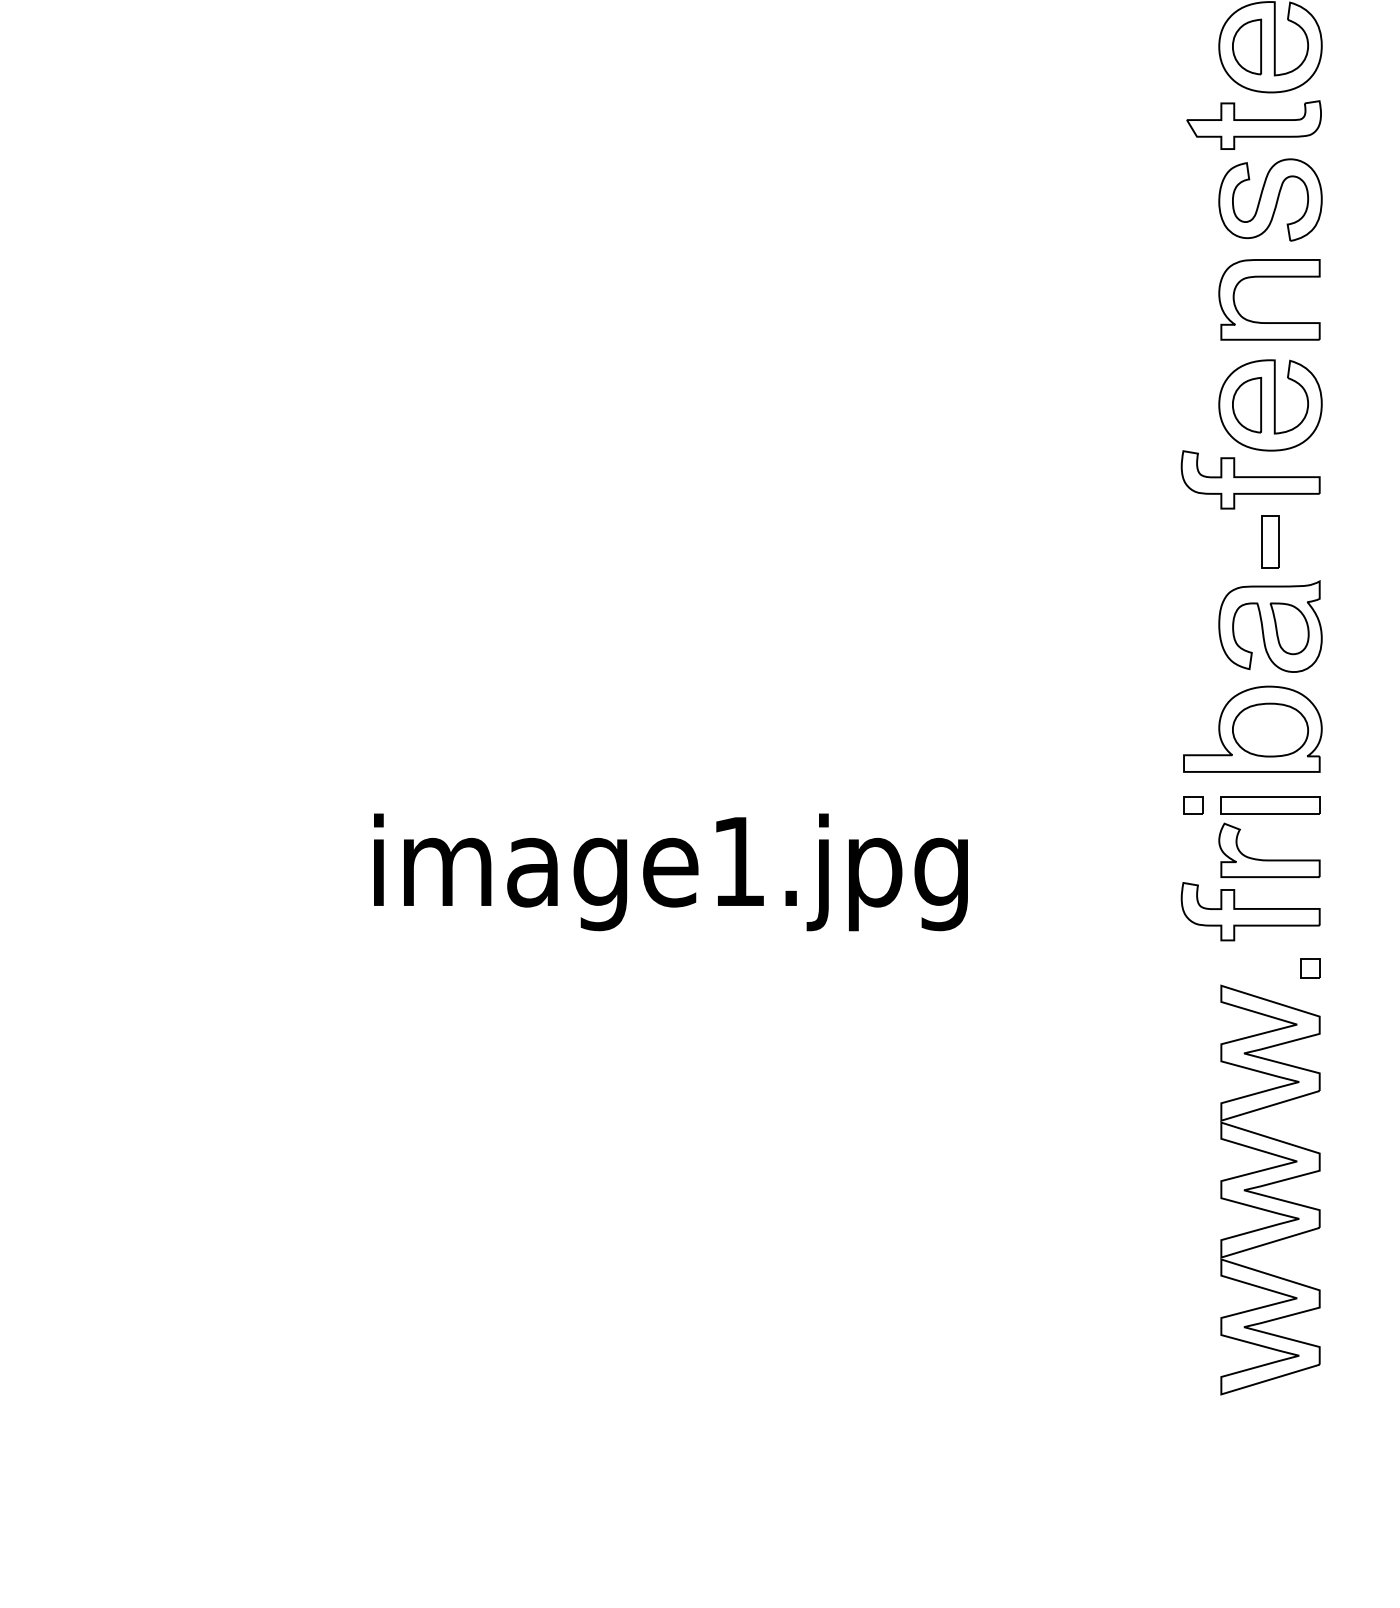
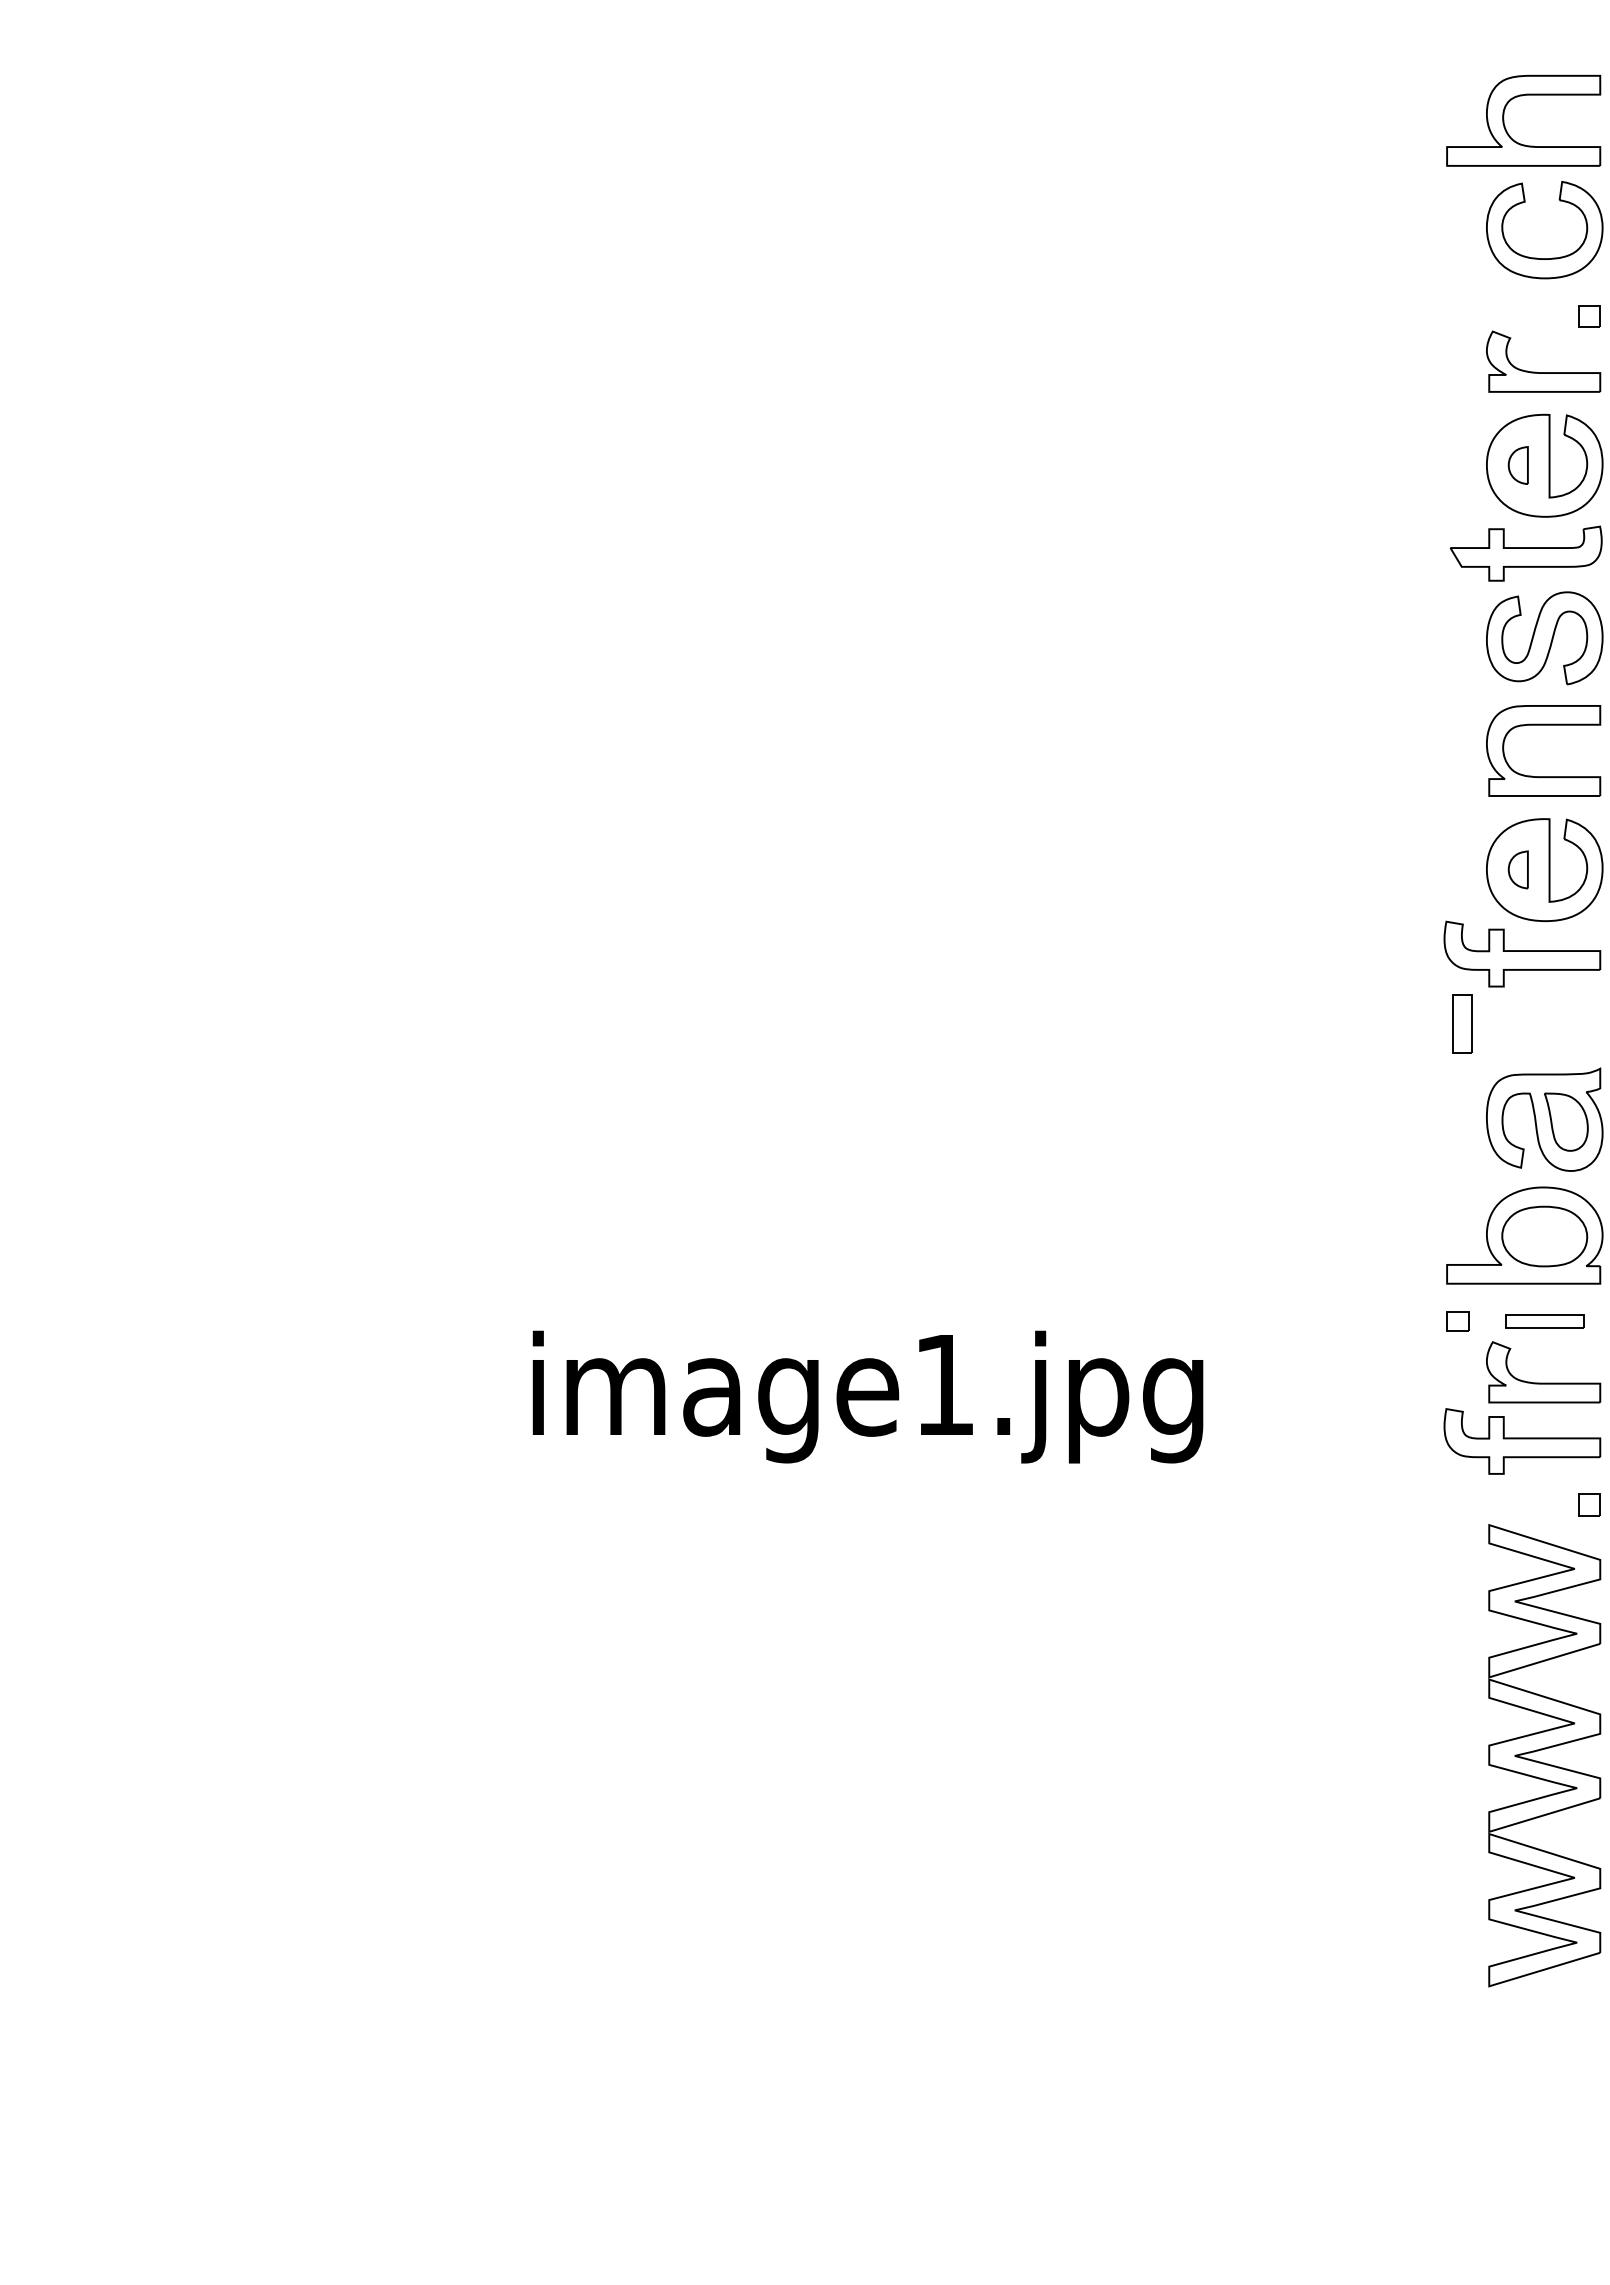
part: (1247, 46) -> (1518, 465), size x0.6
part: (1247, 404) -> (1518, 869), size x0.6
part: (1270, 541) -> (1462, 1023), moved
part: (1270, 805) -> (1544, 1321), size x0.7

